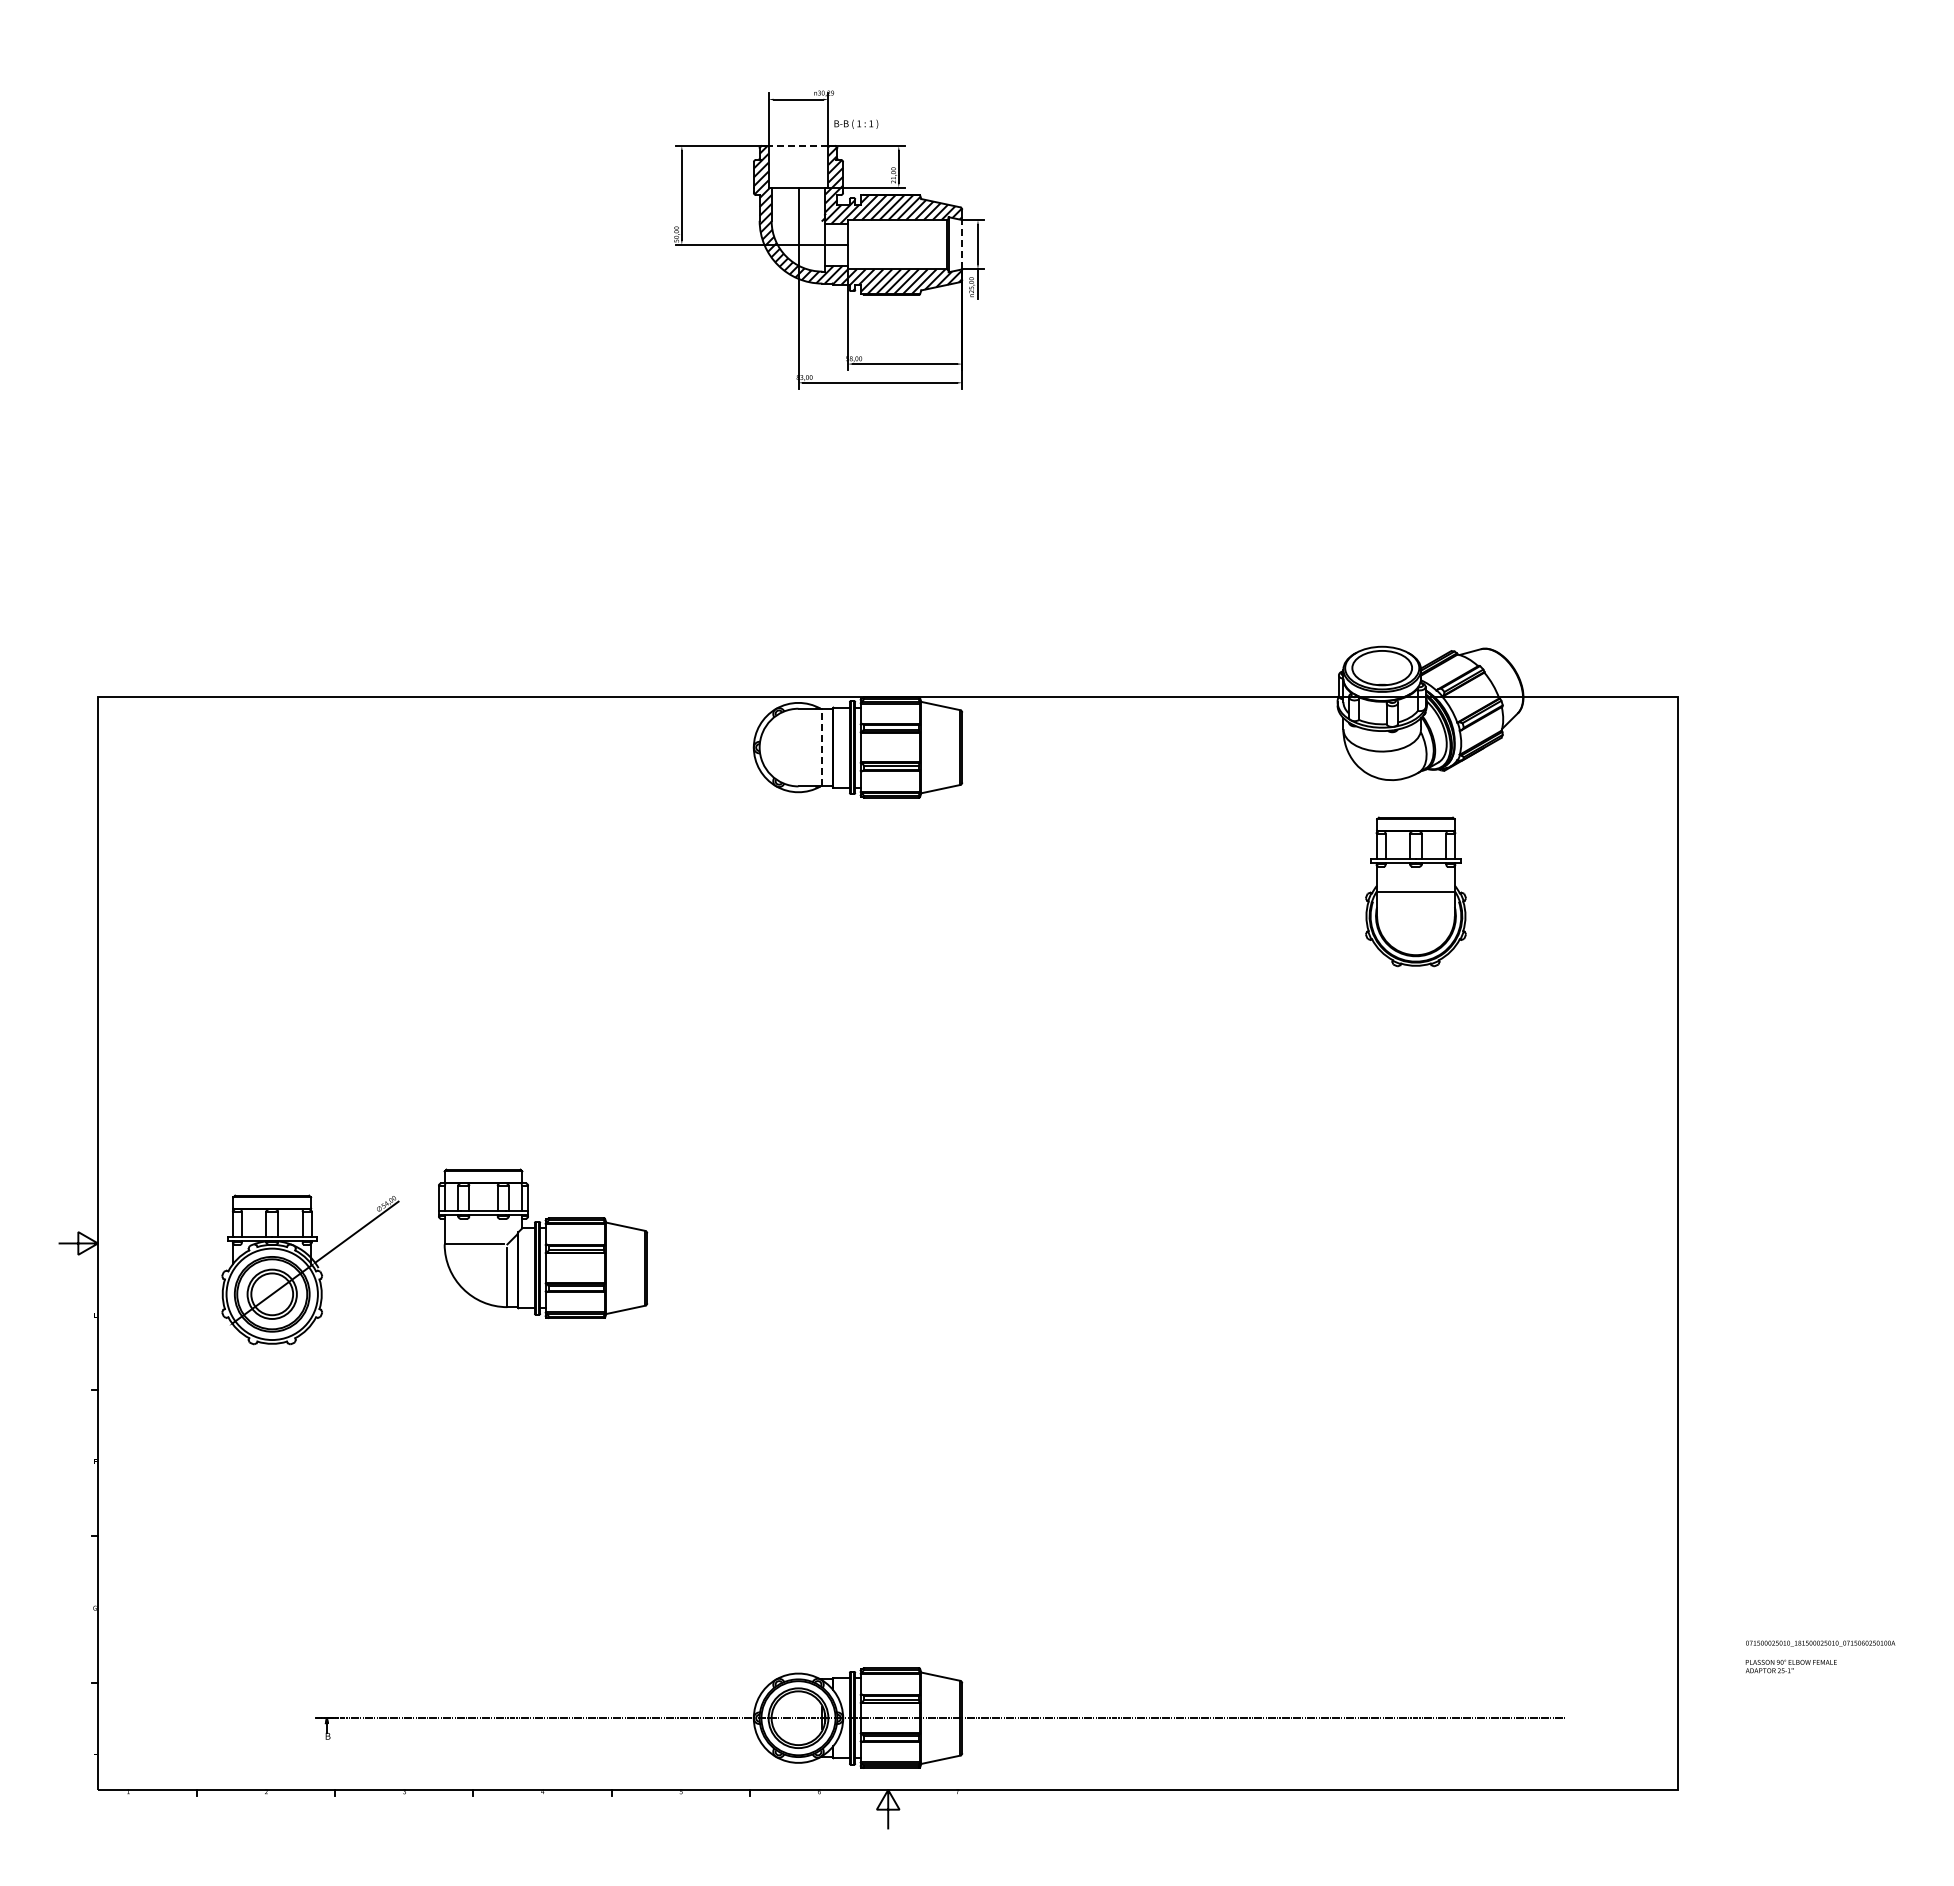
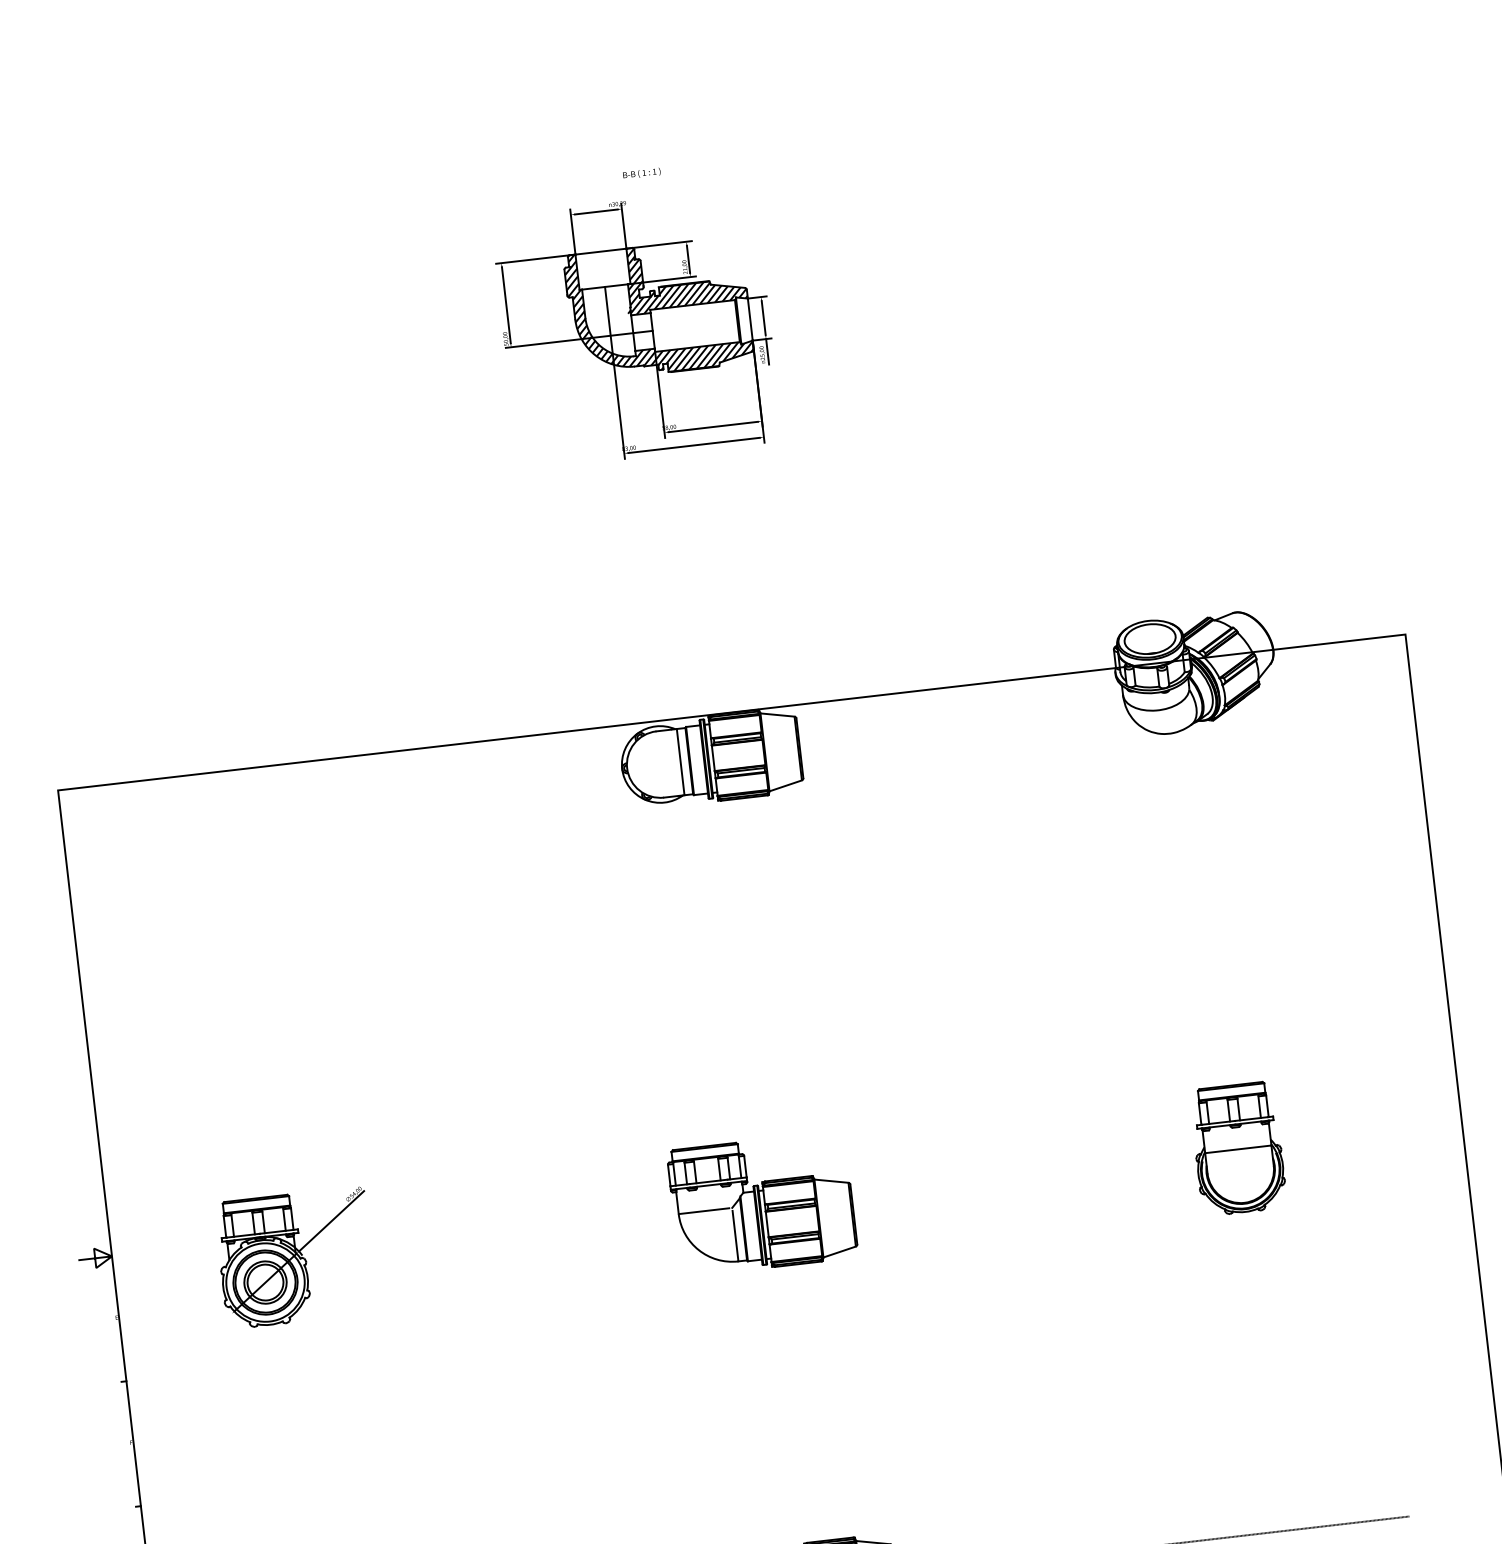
text: (856, 123) -> (641, 172), moved
line: (798, 146) -> (600, 252), dashed -> solid
line: (962, 244) -> (750, 319), dashed -> solid
line: (822, 747) -> (680, 762), dashed -> solid
part: (1415, 891) -> (1237, 1148), moved
part: (543, 1243) -> (762, 1203), moved

